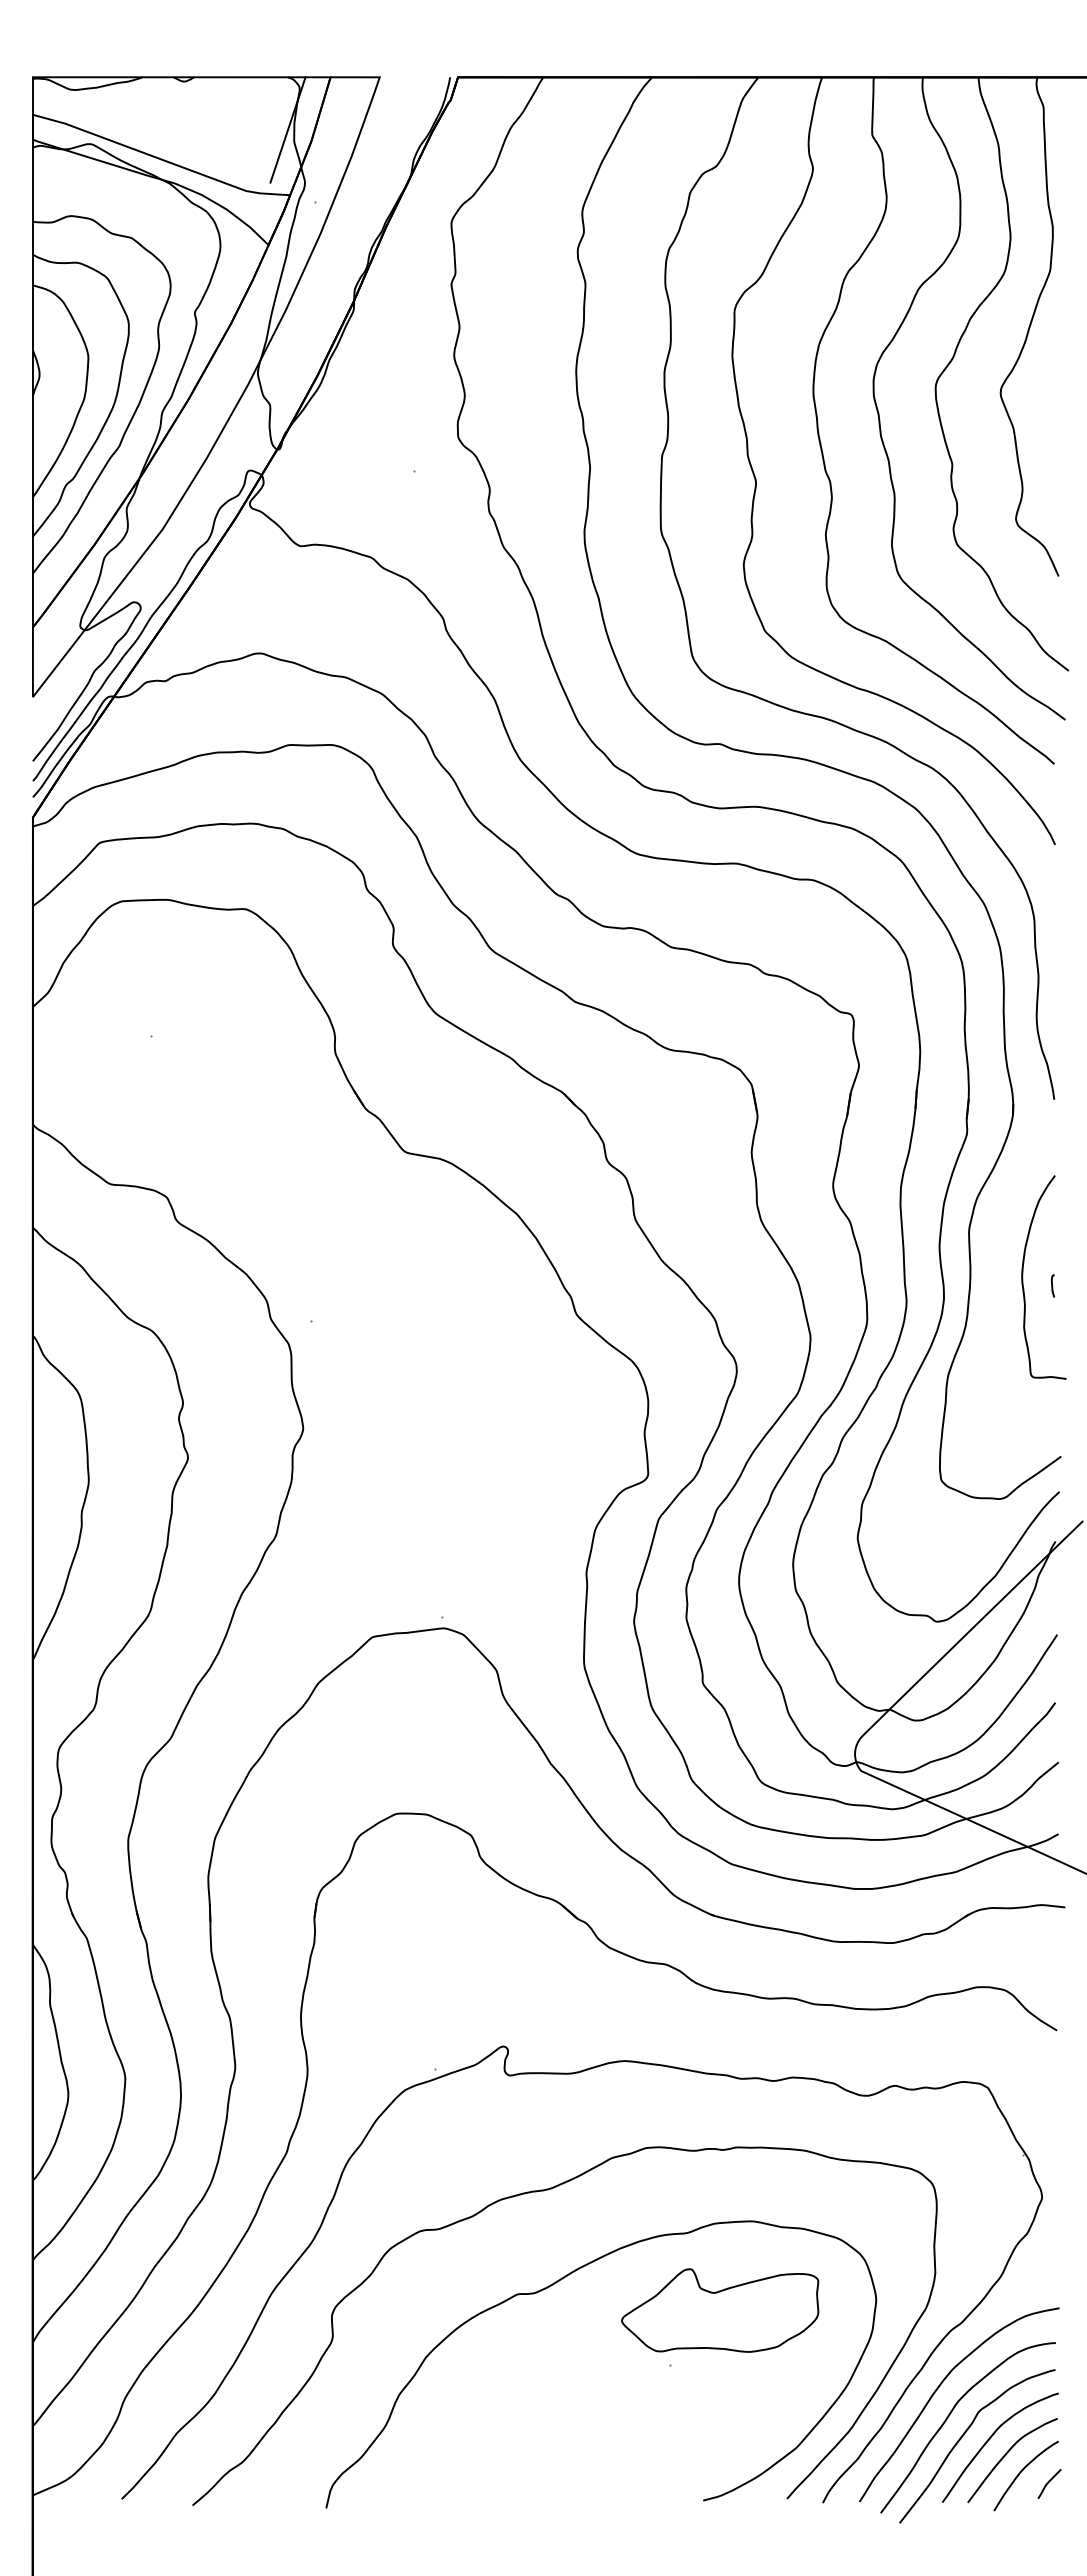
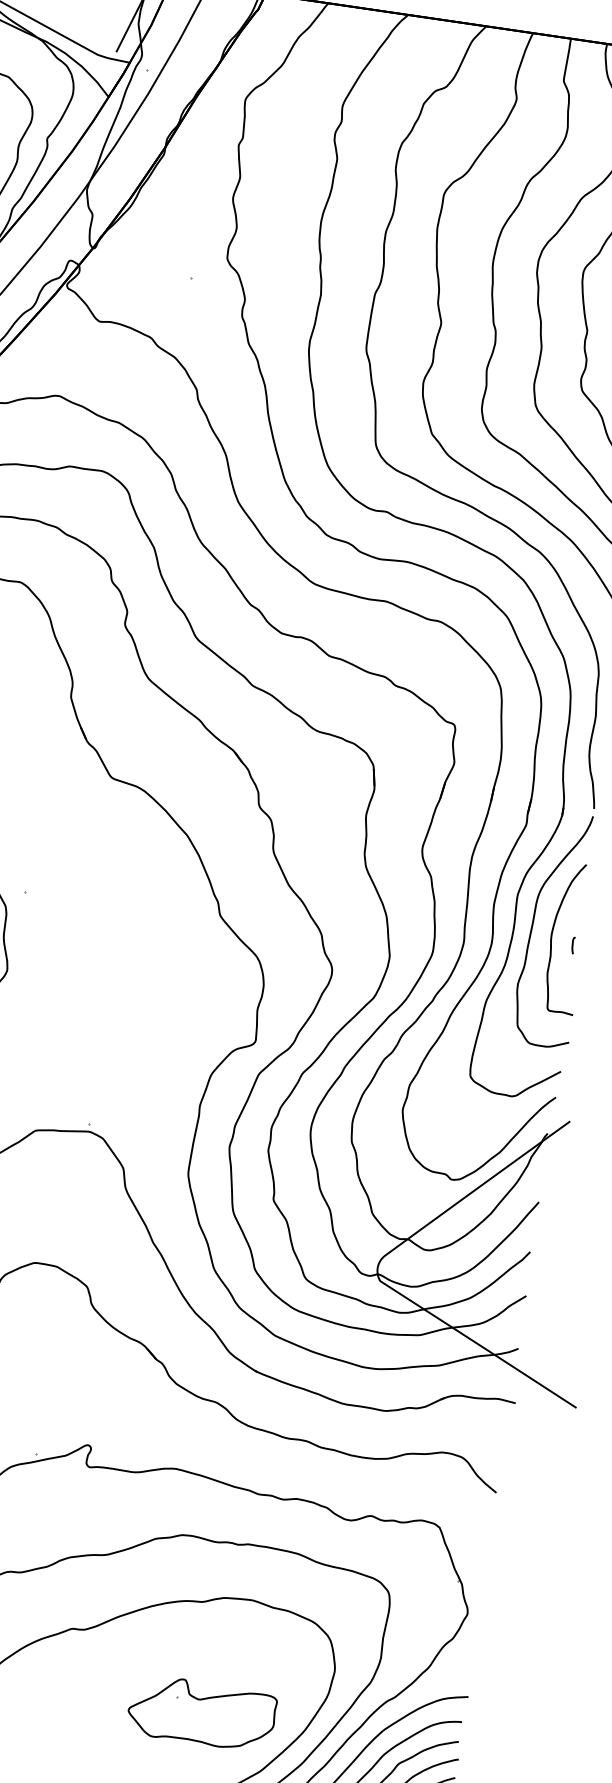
curve: (995, 1268) -> (532, 926), added
part: (720, 2310) -> (202, 1713), moved

